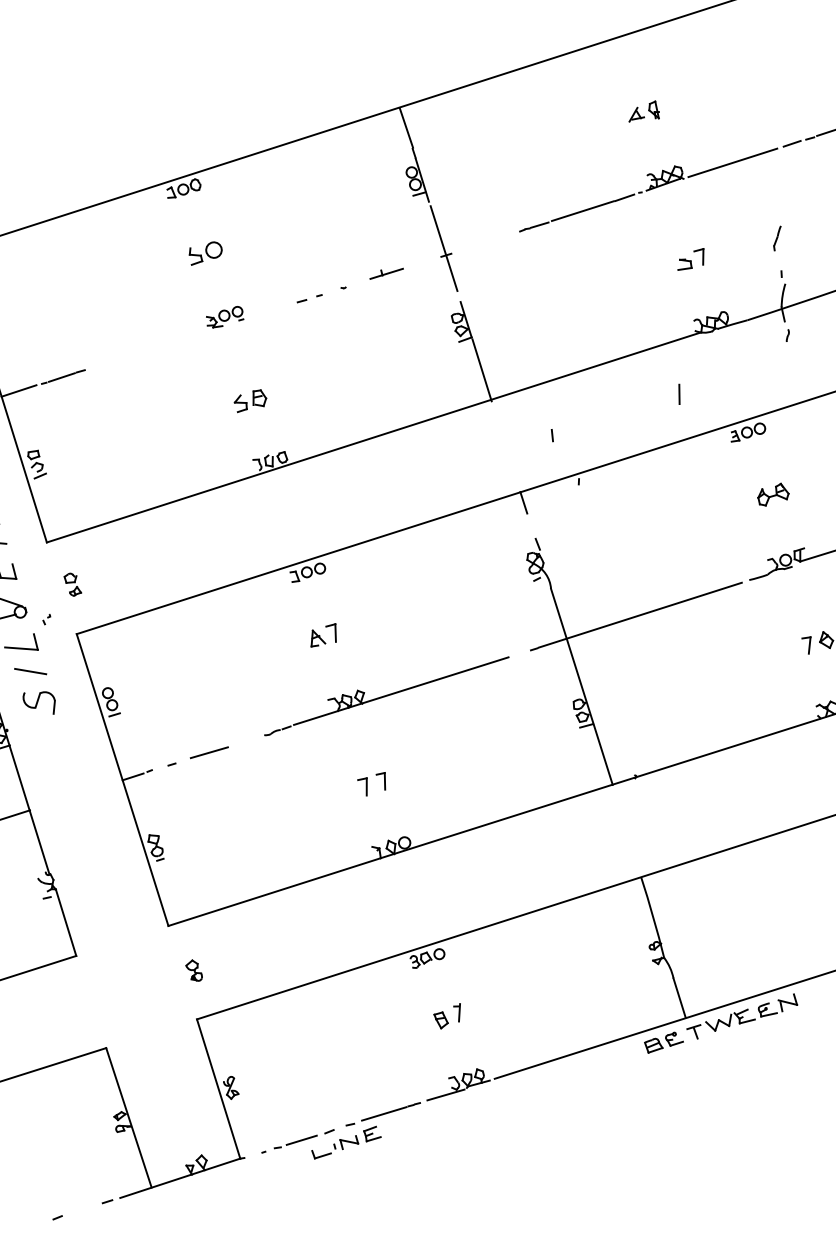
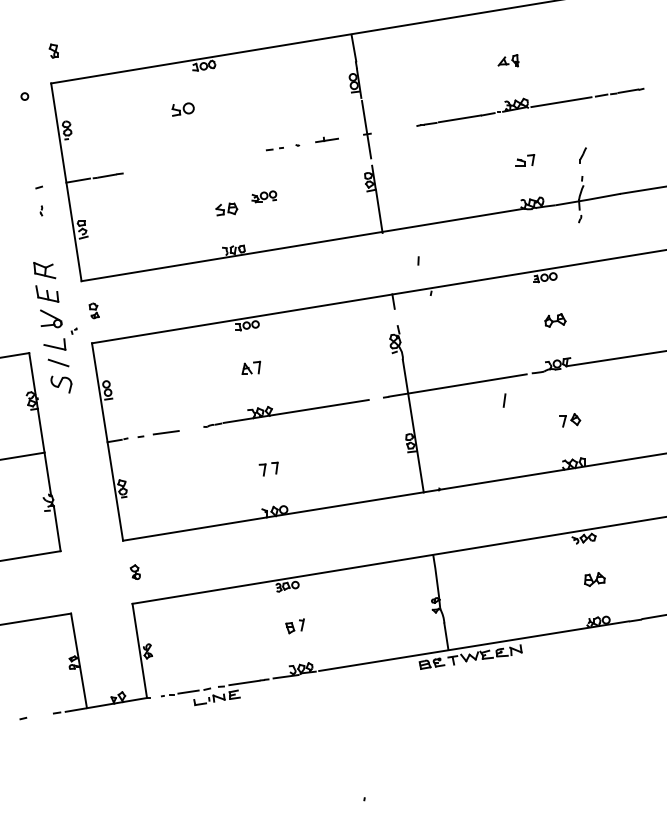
part: (204, 253) -> (182, 109), moved
part: (225, 316) -> (264, 196), moved
line: (679, 394) -> (504, 400), moved

